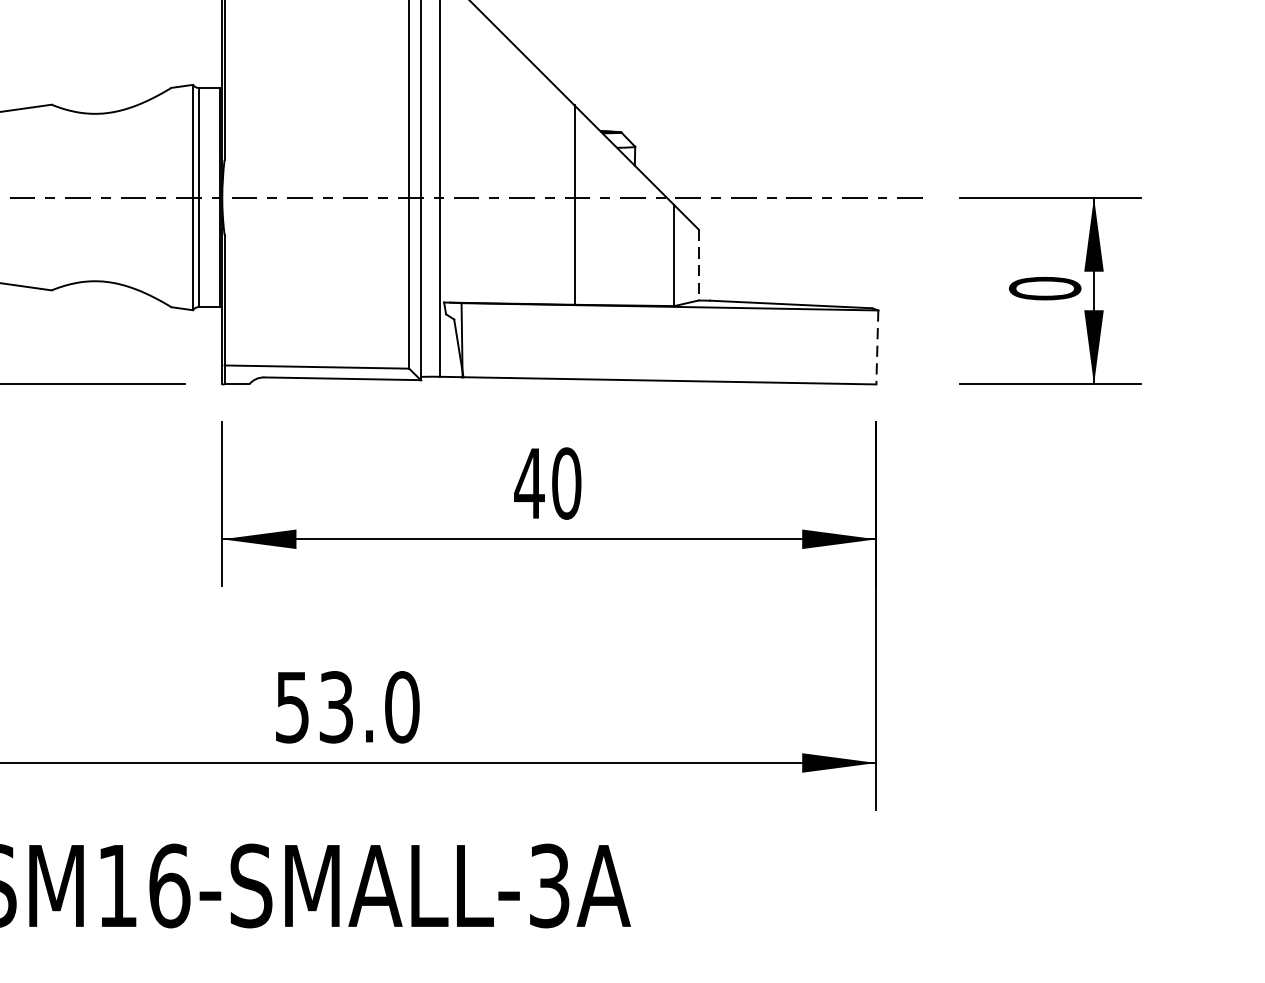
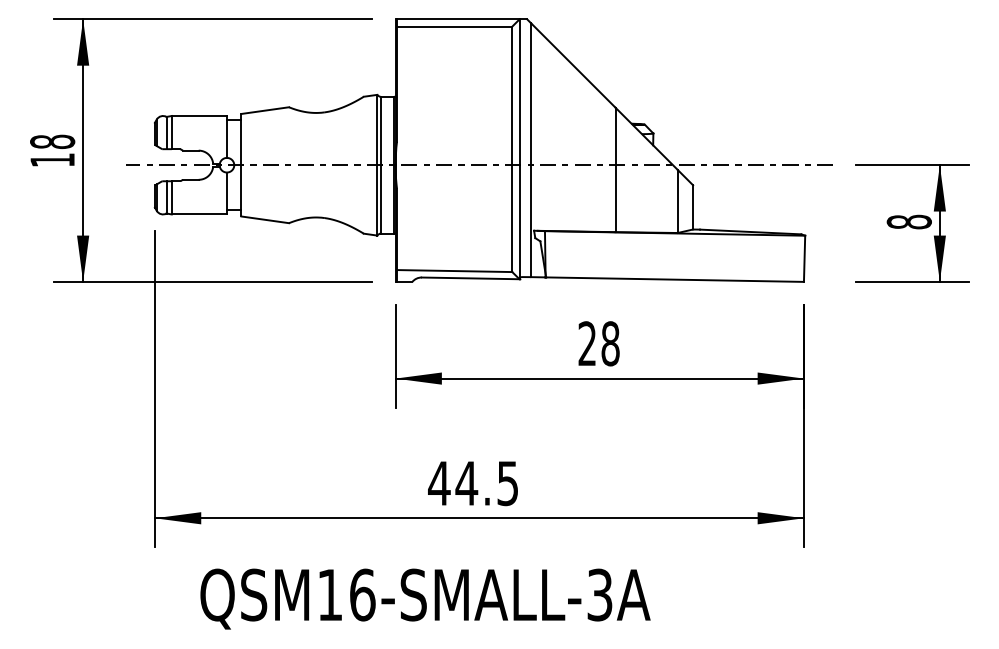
line: (699, 265) -> (693, 207), dashed -> solid
text: (1045, 287) -> (909, 221), 0 -> 8
line: (877, 348) -> (804, 259), dashed -> solid
text: (547, 483) -> (598, 343), 40 -> 28
text: (347, 707) -> (473, 483), 53.0 -> 44.5

